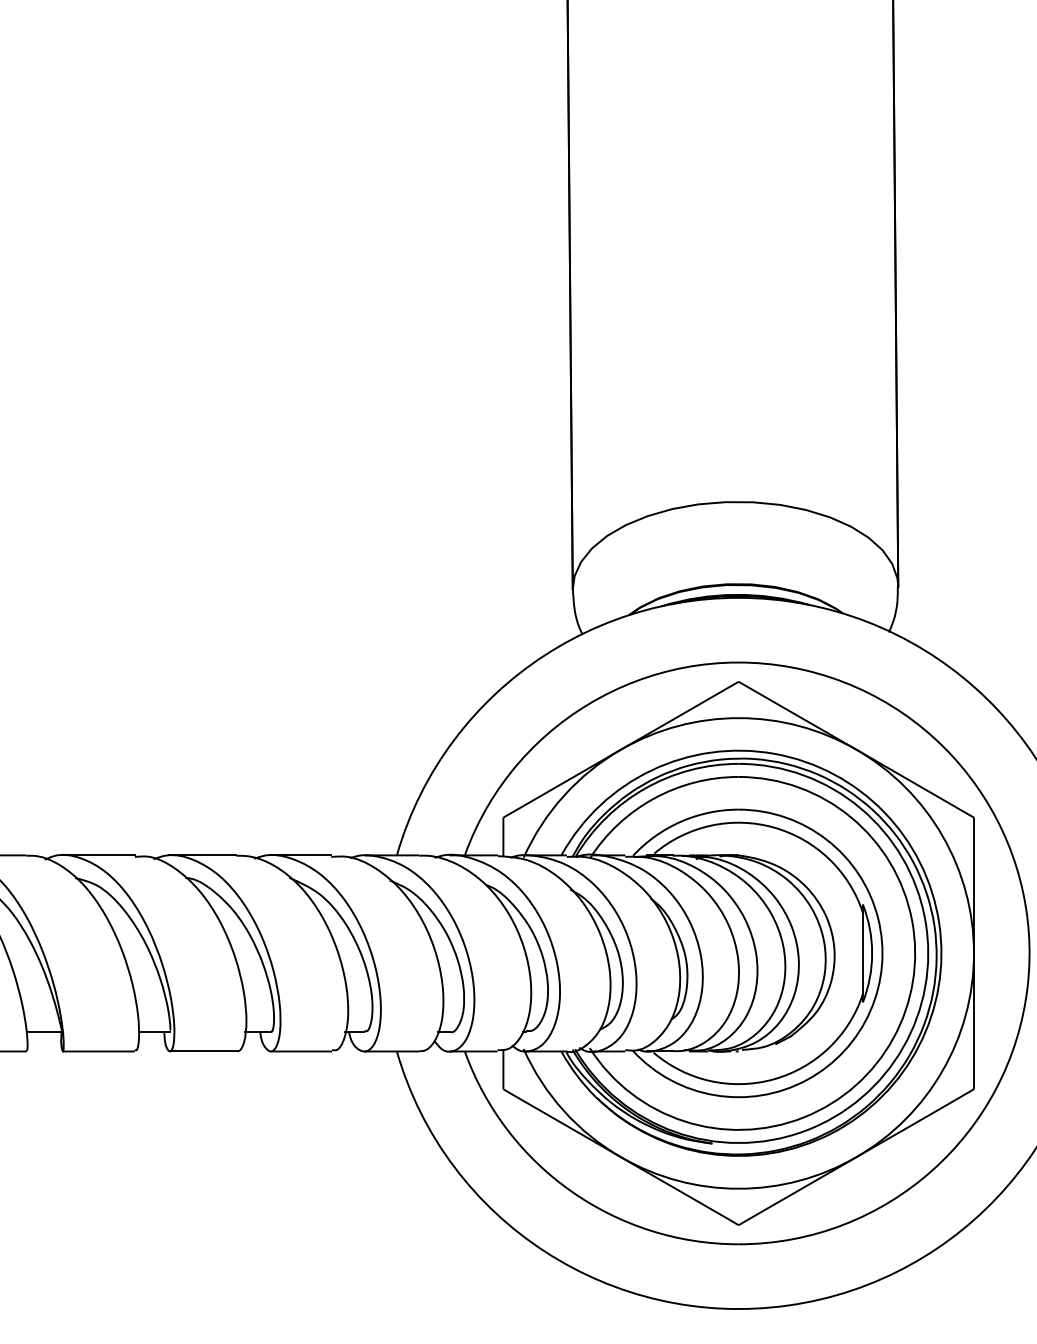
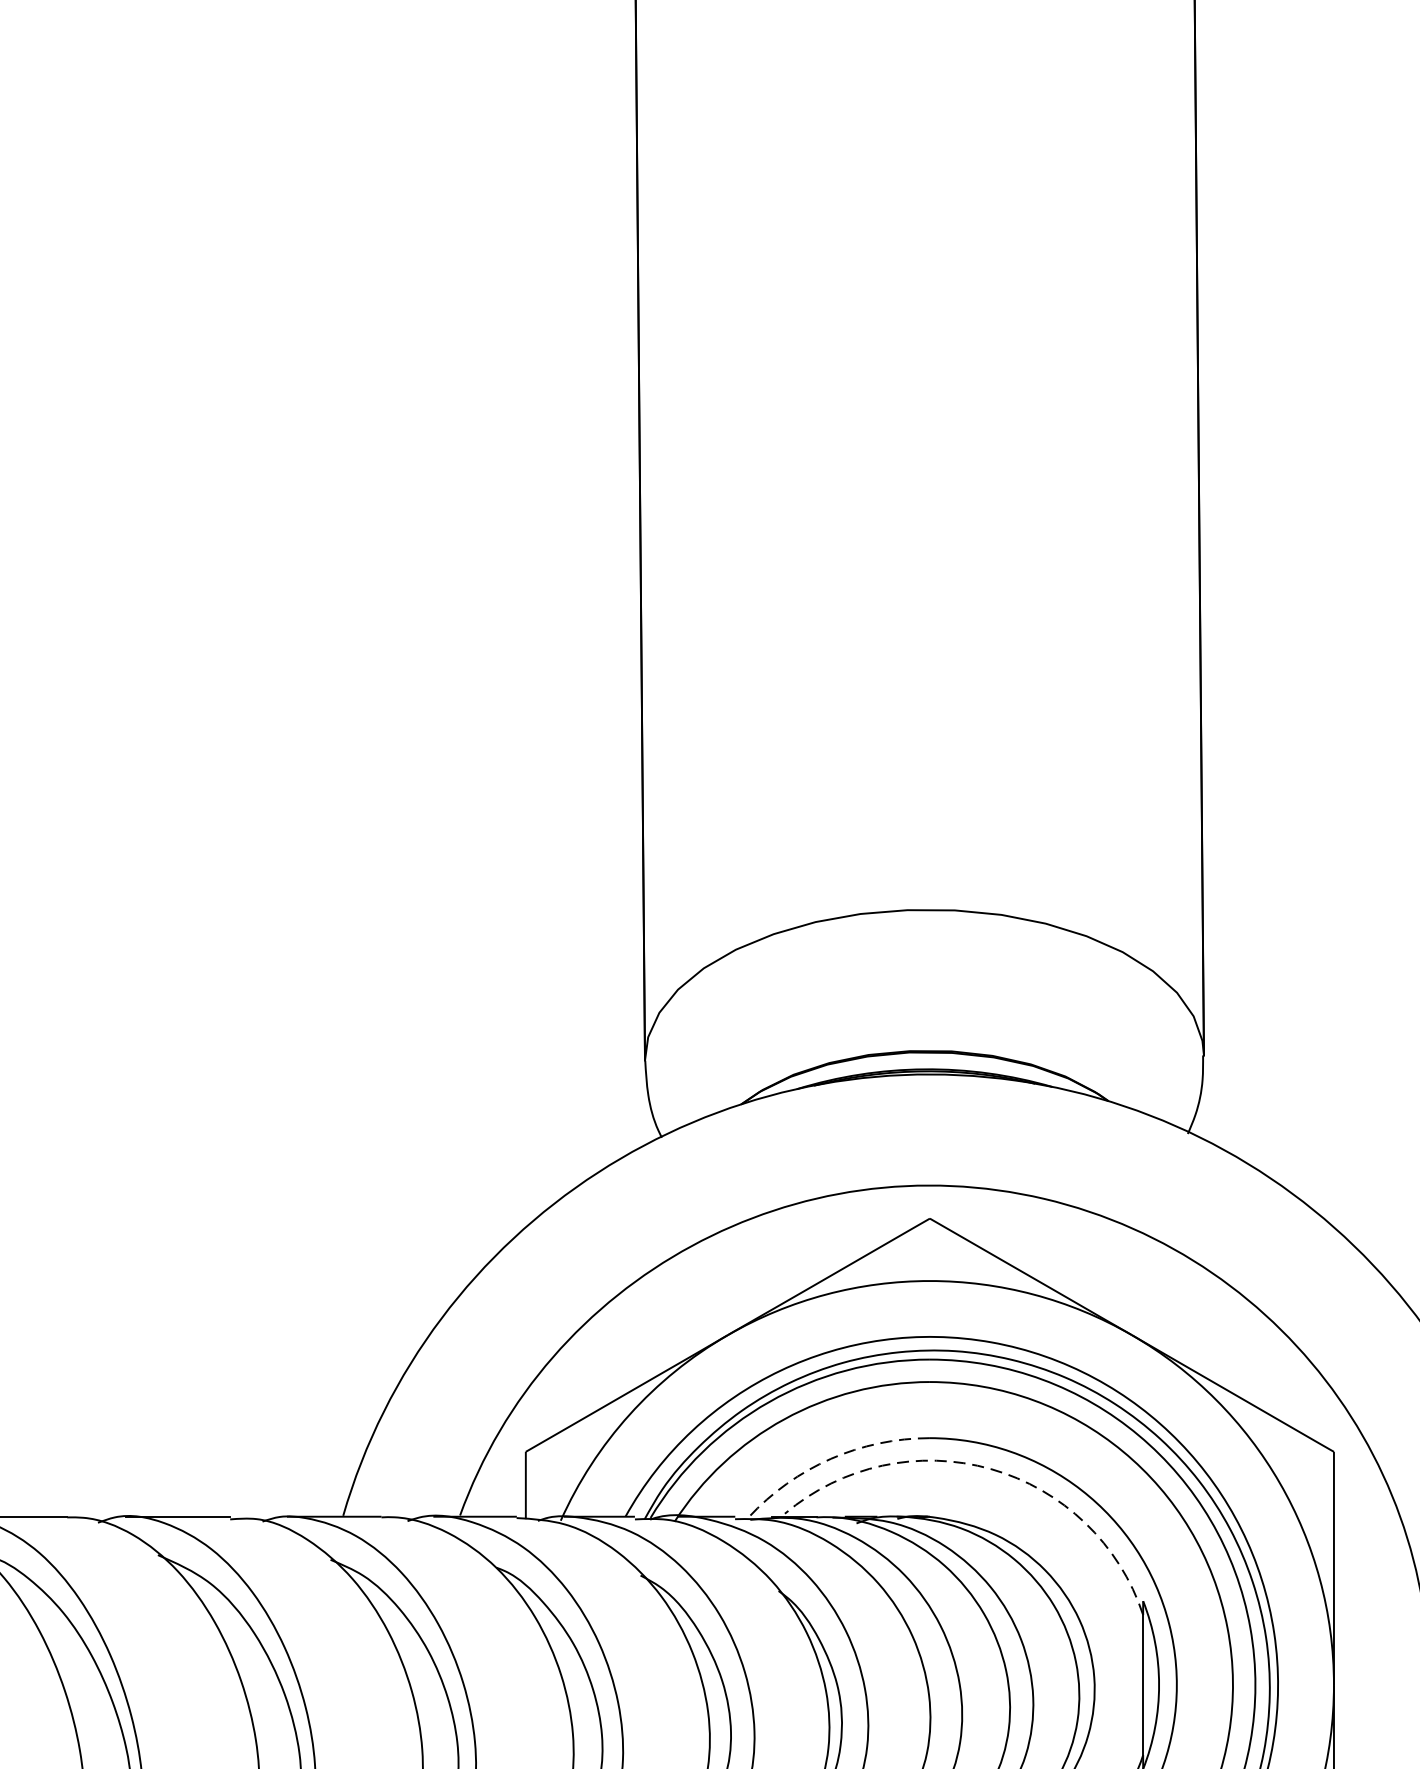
arc: (681, 821) -> (831, 1458), solid -> dashed
arc: (774, 827) -> (991, 1468), solid -> dashed

